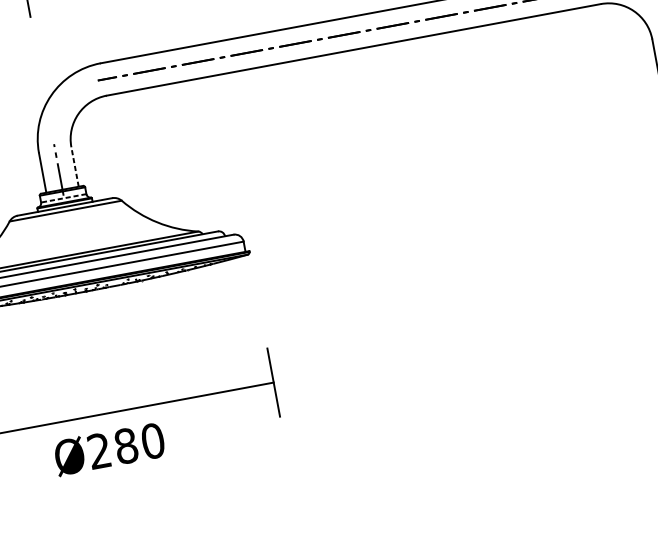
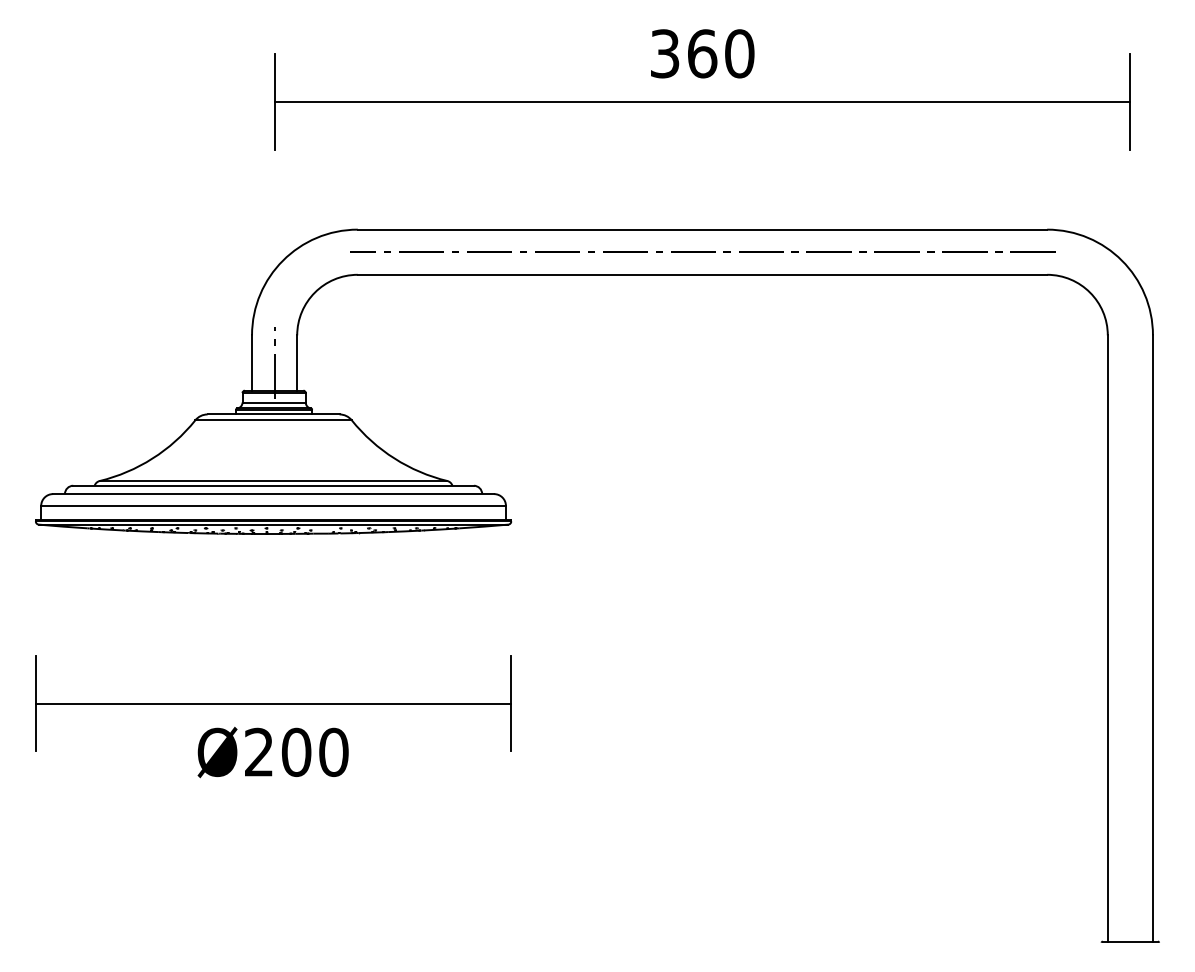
line: (75, 167) -> (297, 363), dashed -> solid
line: (64, 198) -> (274, 402), dashed -> solid
text: (126, 446) -> (296, 752), Ø280 -> Ø200

